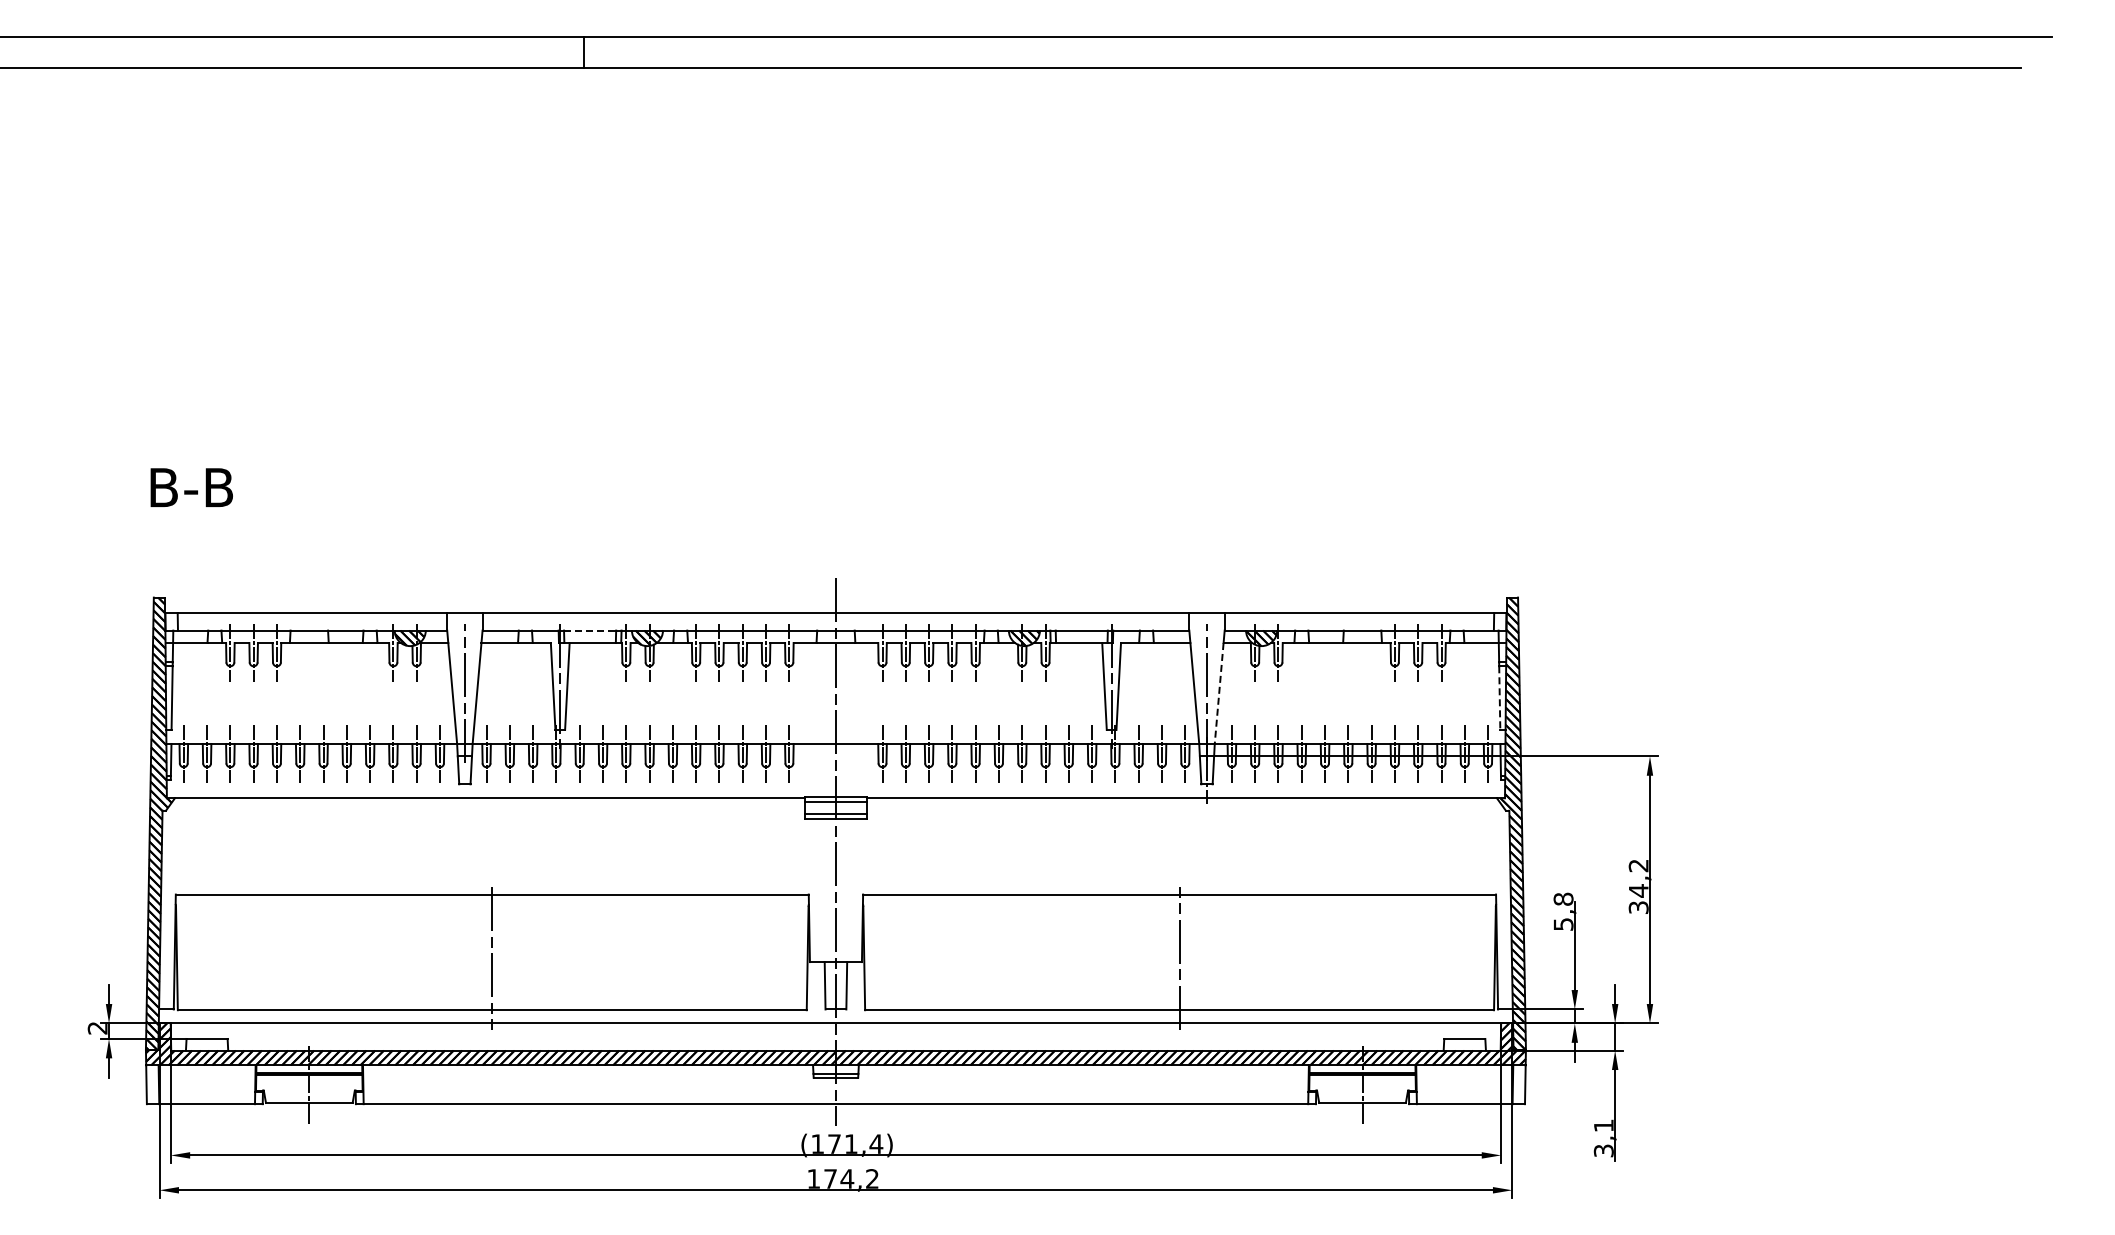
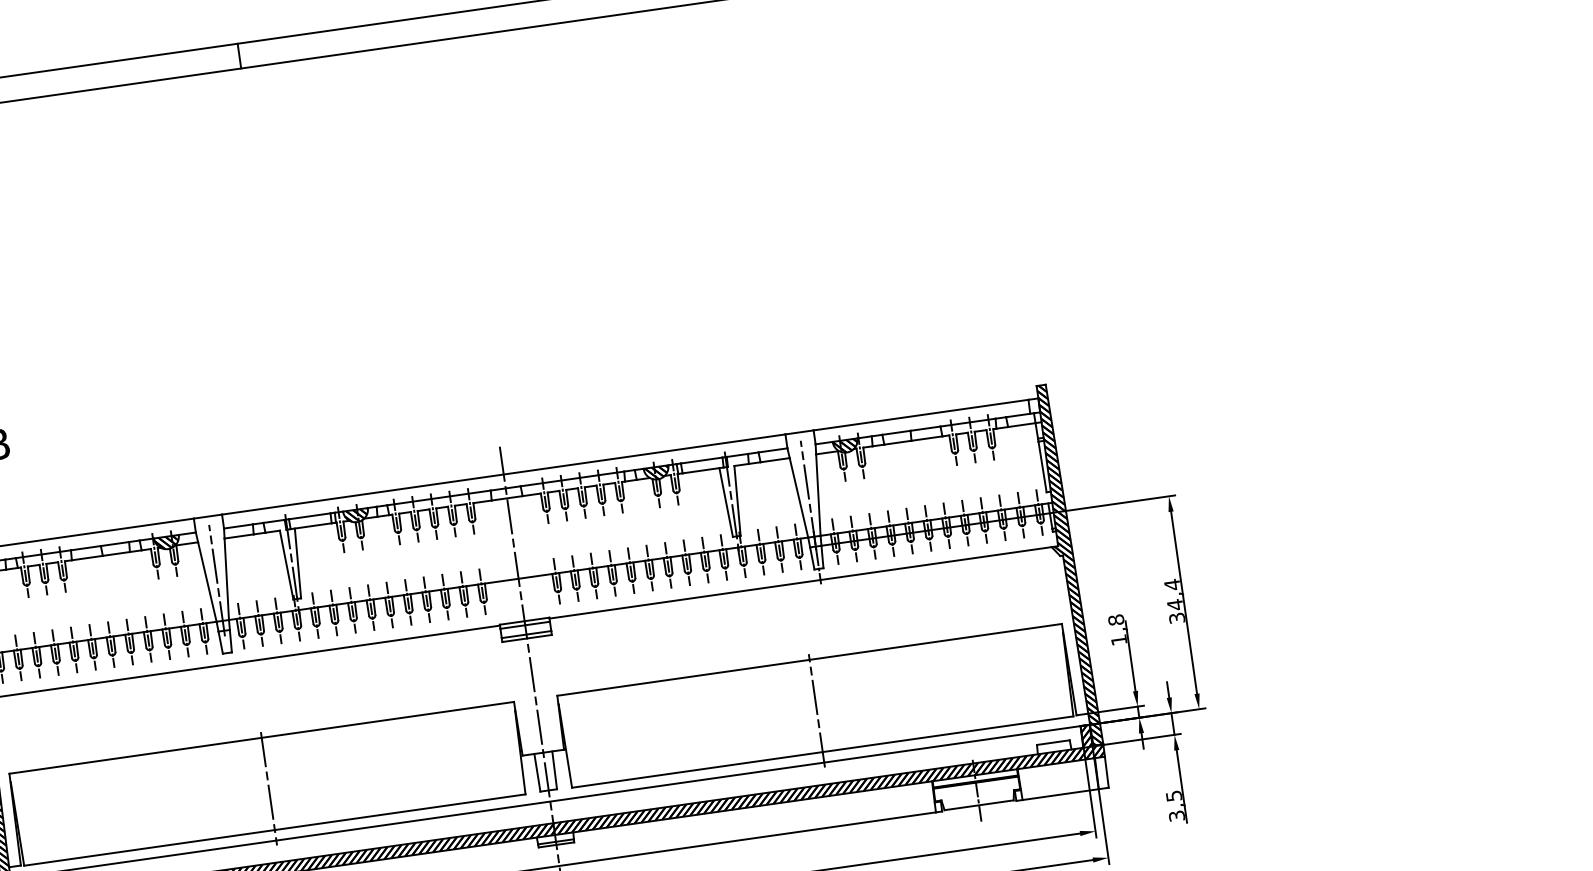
line: (590, 630) -> (310, 516), dashed -> solid
line: (1219, 693) -> (818, 495), dashed -> solid
line: (1499, 698) -> (1042, 467), dashed -> solid
text: (1638, 865) -> (1172, 584), 34,2 -> 34,4
text: (1563, 924) -> (1119, 640), 5,8 -> 1,8
text: (1603, 1125) -> (1173, 795), 3,1 -> 3,5

